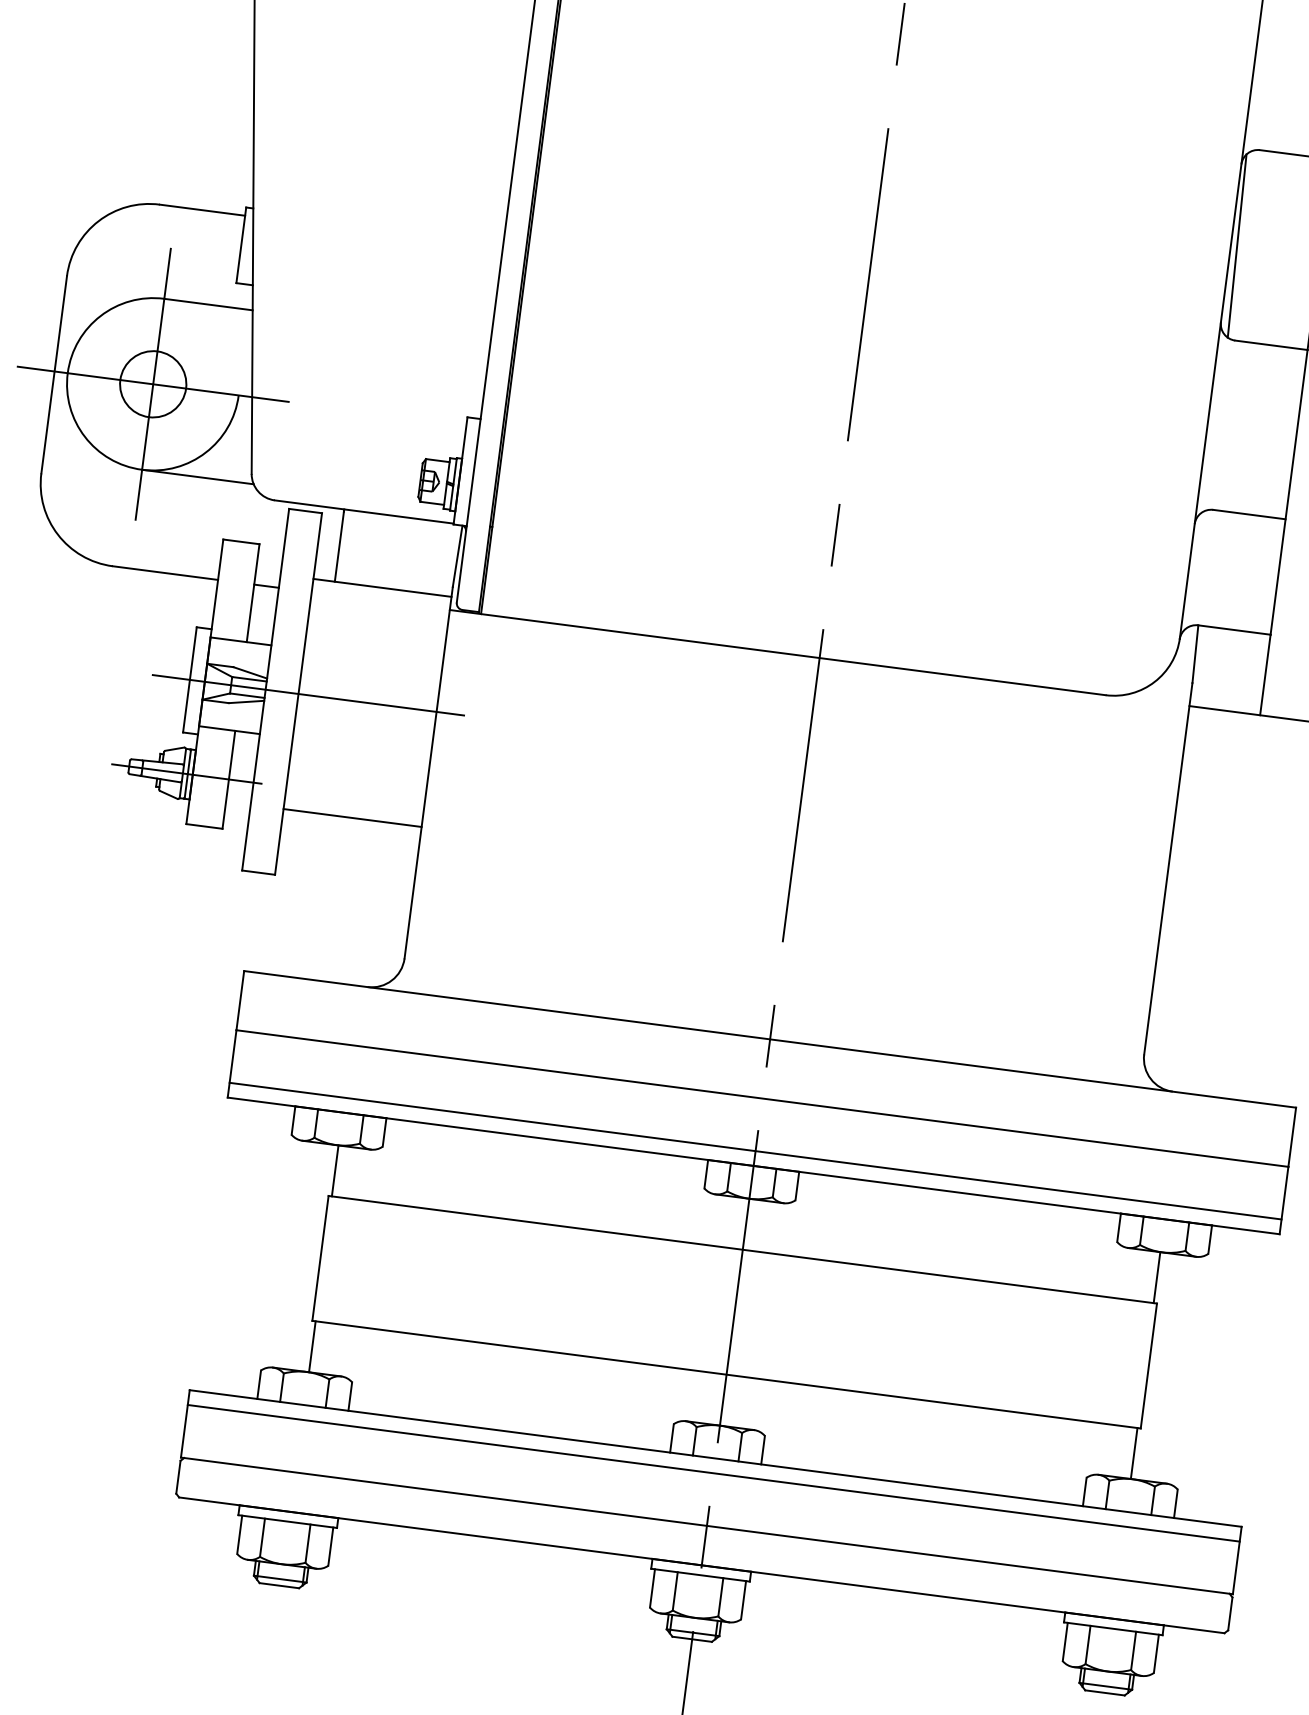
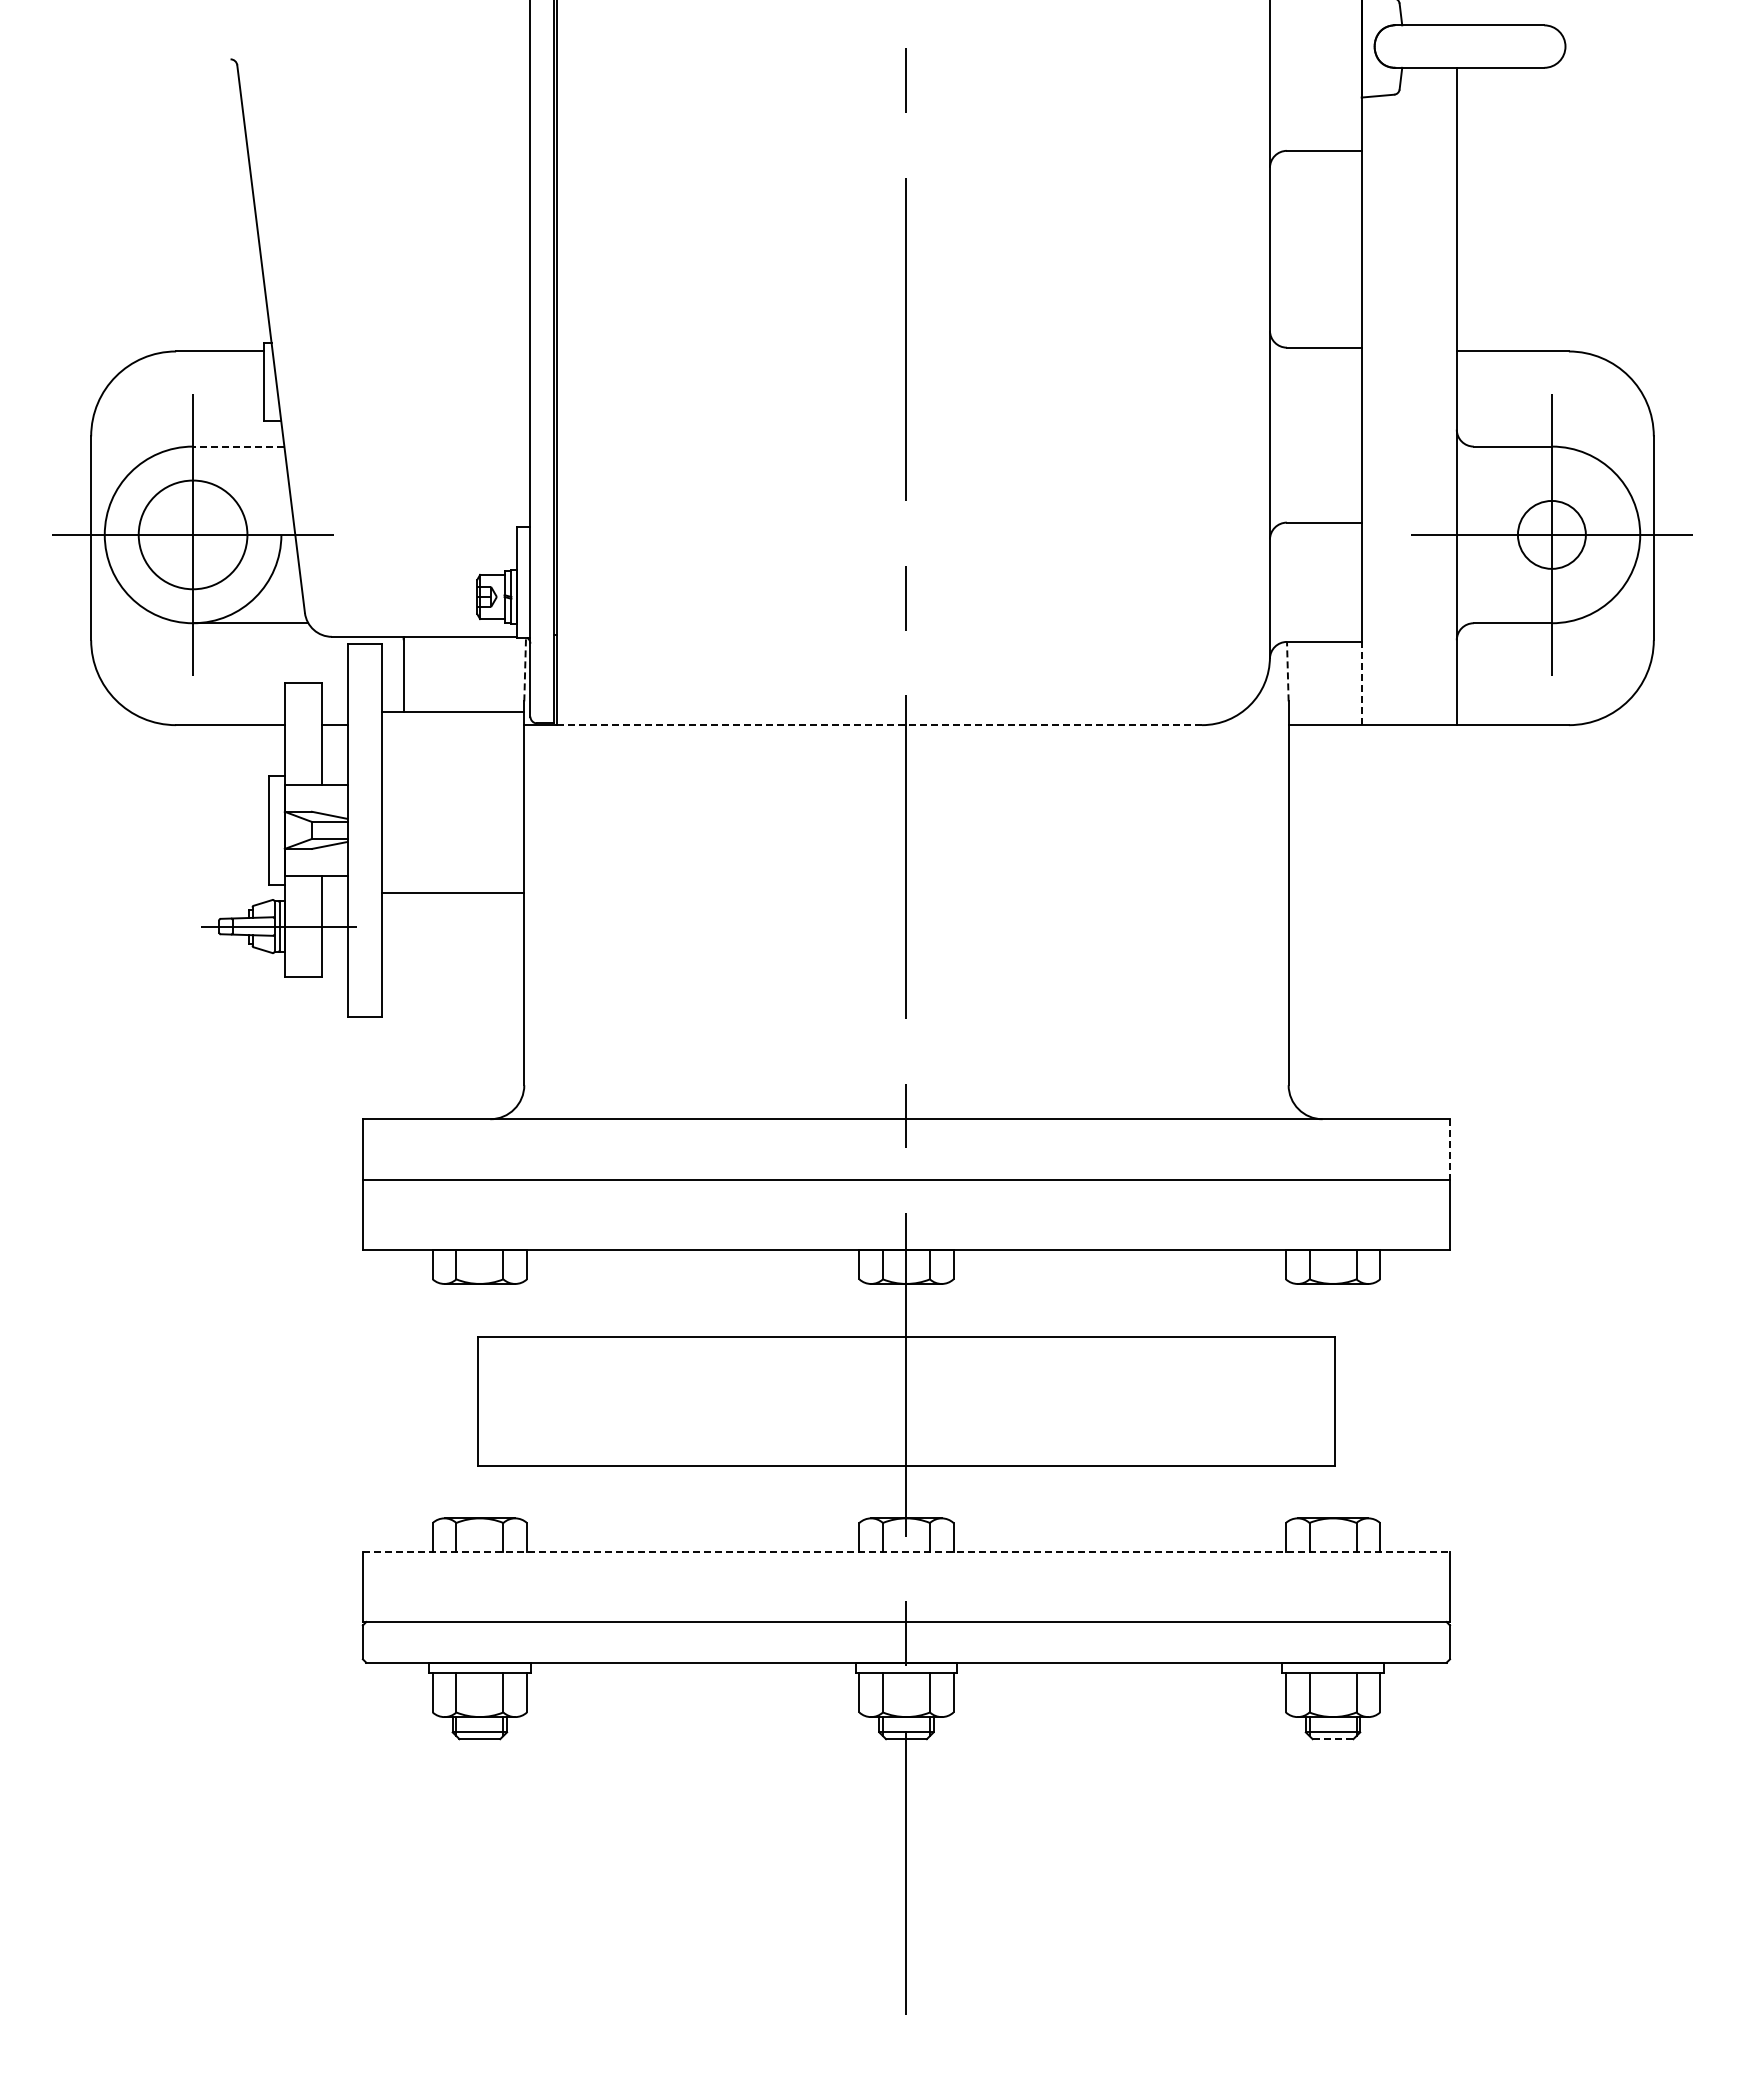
line: (1236, 246) -> (1275, 251), removed
line: (208, 304) -> (238, 446), solid -> dashed
circle: (153, 383) -> (193, 534), size x1.6
line: (457, 556) -> (525, 669), solid -> dashed
line: (793, 654) -> (879, 725), solid -> dashed
line: (1195, 654) -> (1287, 671), solid -> dashed
line: (1265, 674) -> (1361, 683), solid -> dashed
line: (318, 696) -> (402, 830), removed
line: (352, 818) -> (452, 893), moved
line: (1292, 1137) -> (1450, 1149), solid -> dashed
line: (755, 1150) -> (906, 1234), removed
line: (334, 1170) -> (481, 1309), removed
line: (1157, 1276) -> (1331, 1309), removed
line: (312, 1346) -> (481, 1491), removed
line: (1134, 1453) -> (1331, 1491), removed
line: (715, 1458) -> (906, 1552), solid -> dashed
line: (713, 1473) -> (906, 1567), removed
line: (1104, 1693) -> (1332, 1739), solid -> dashed

